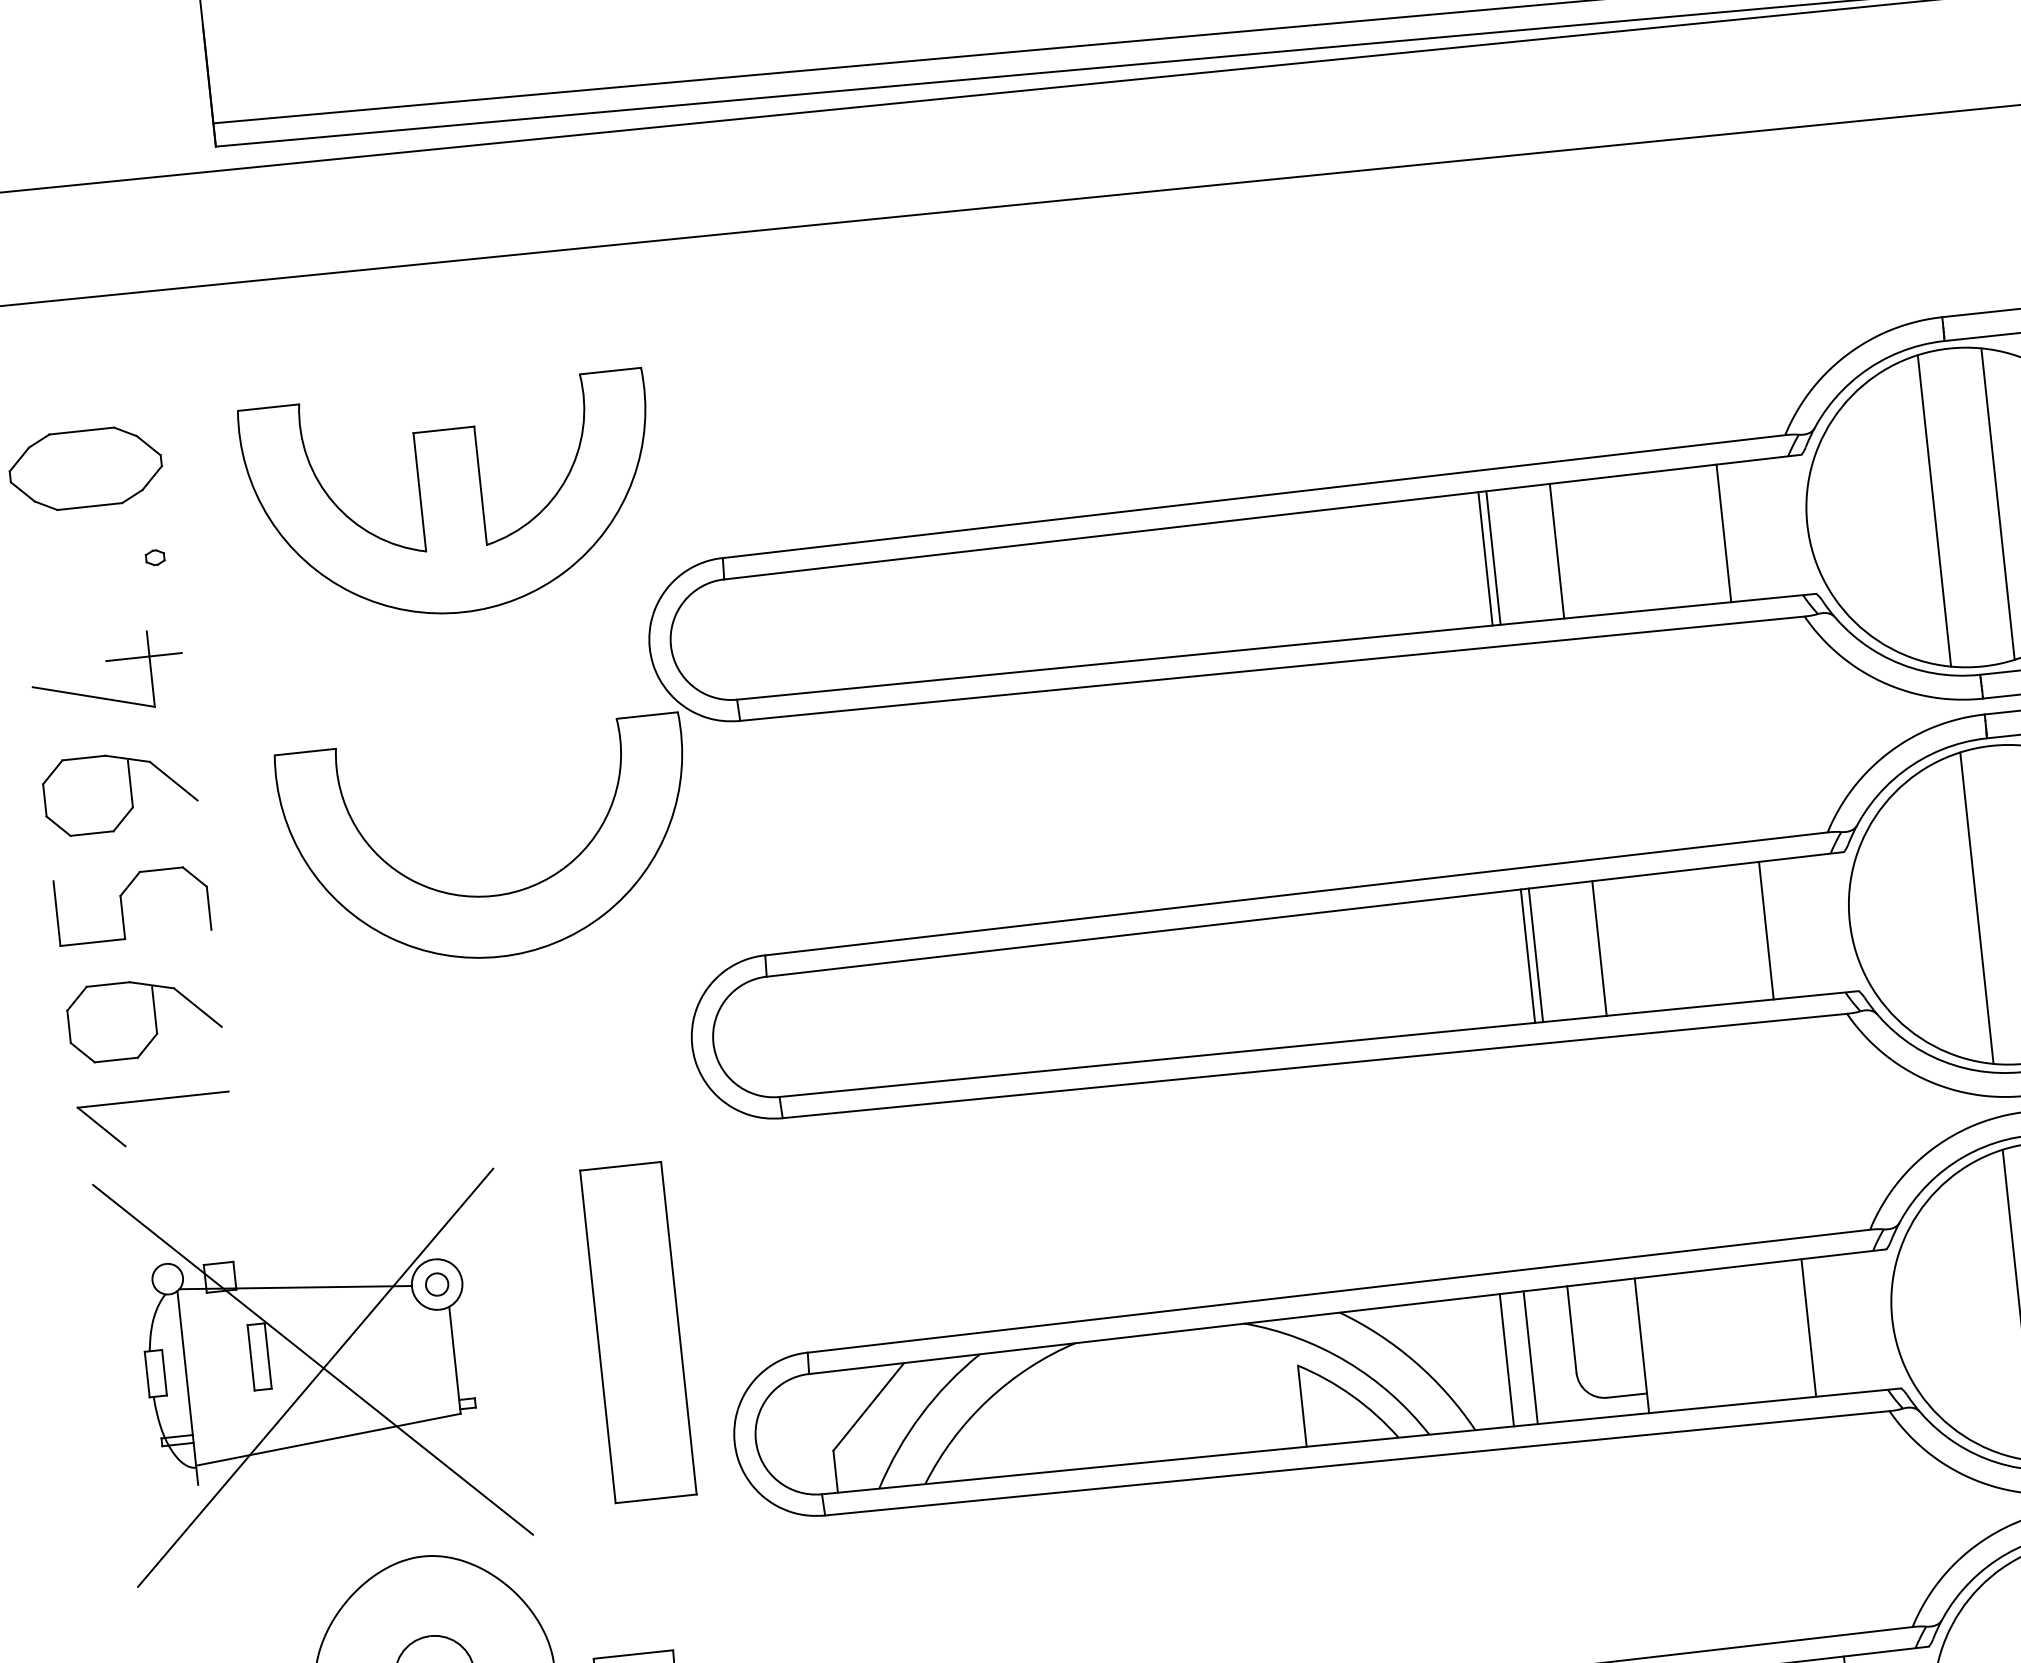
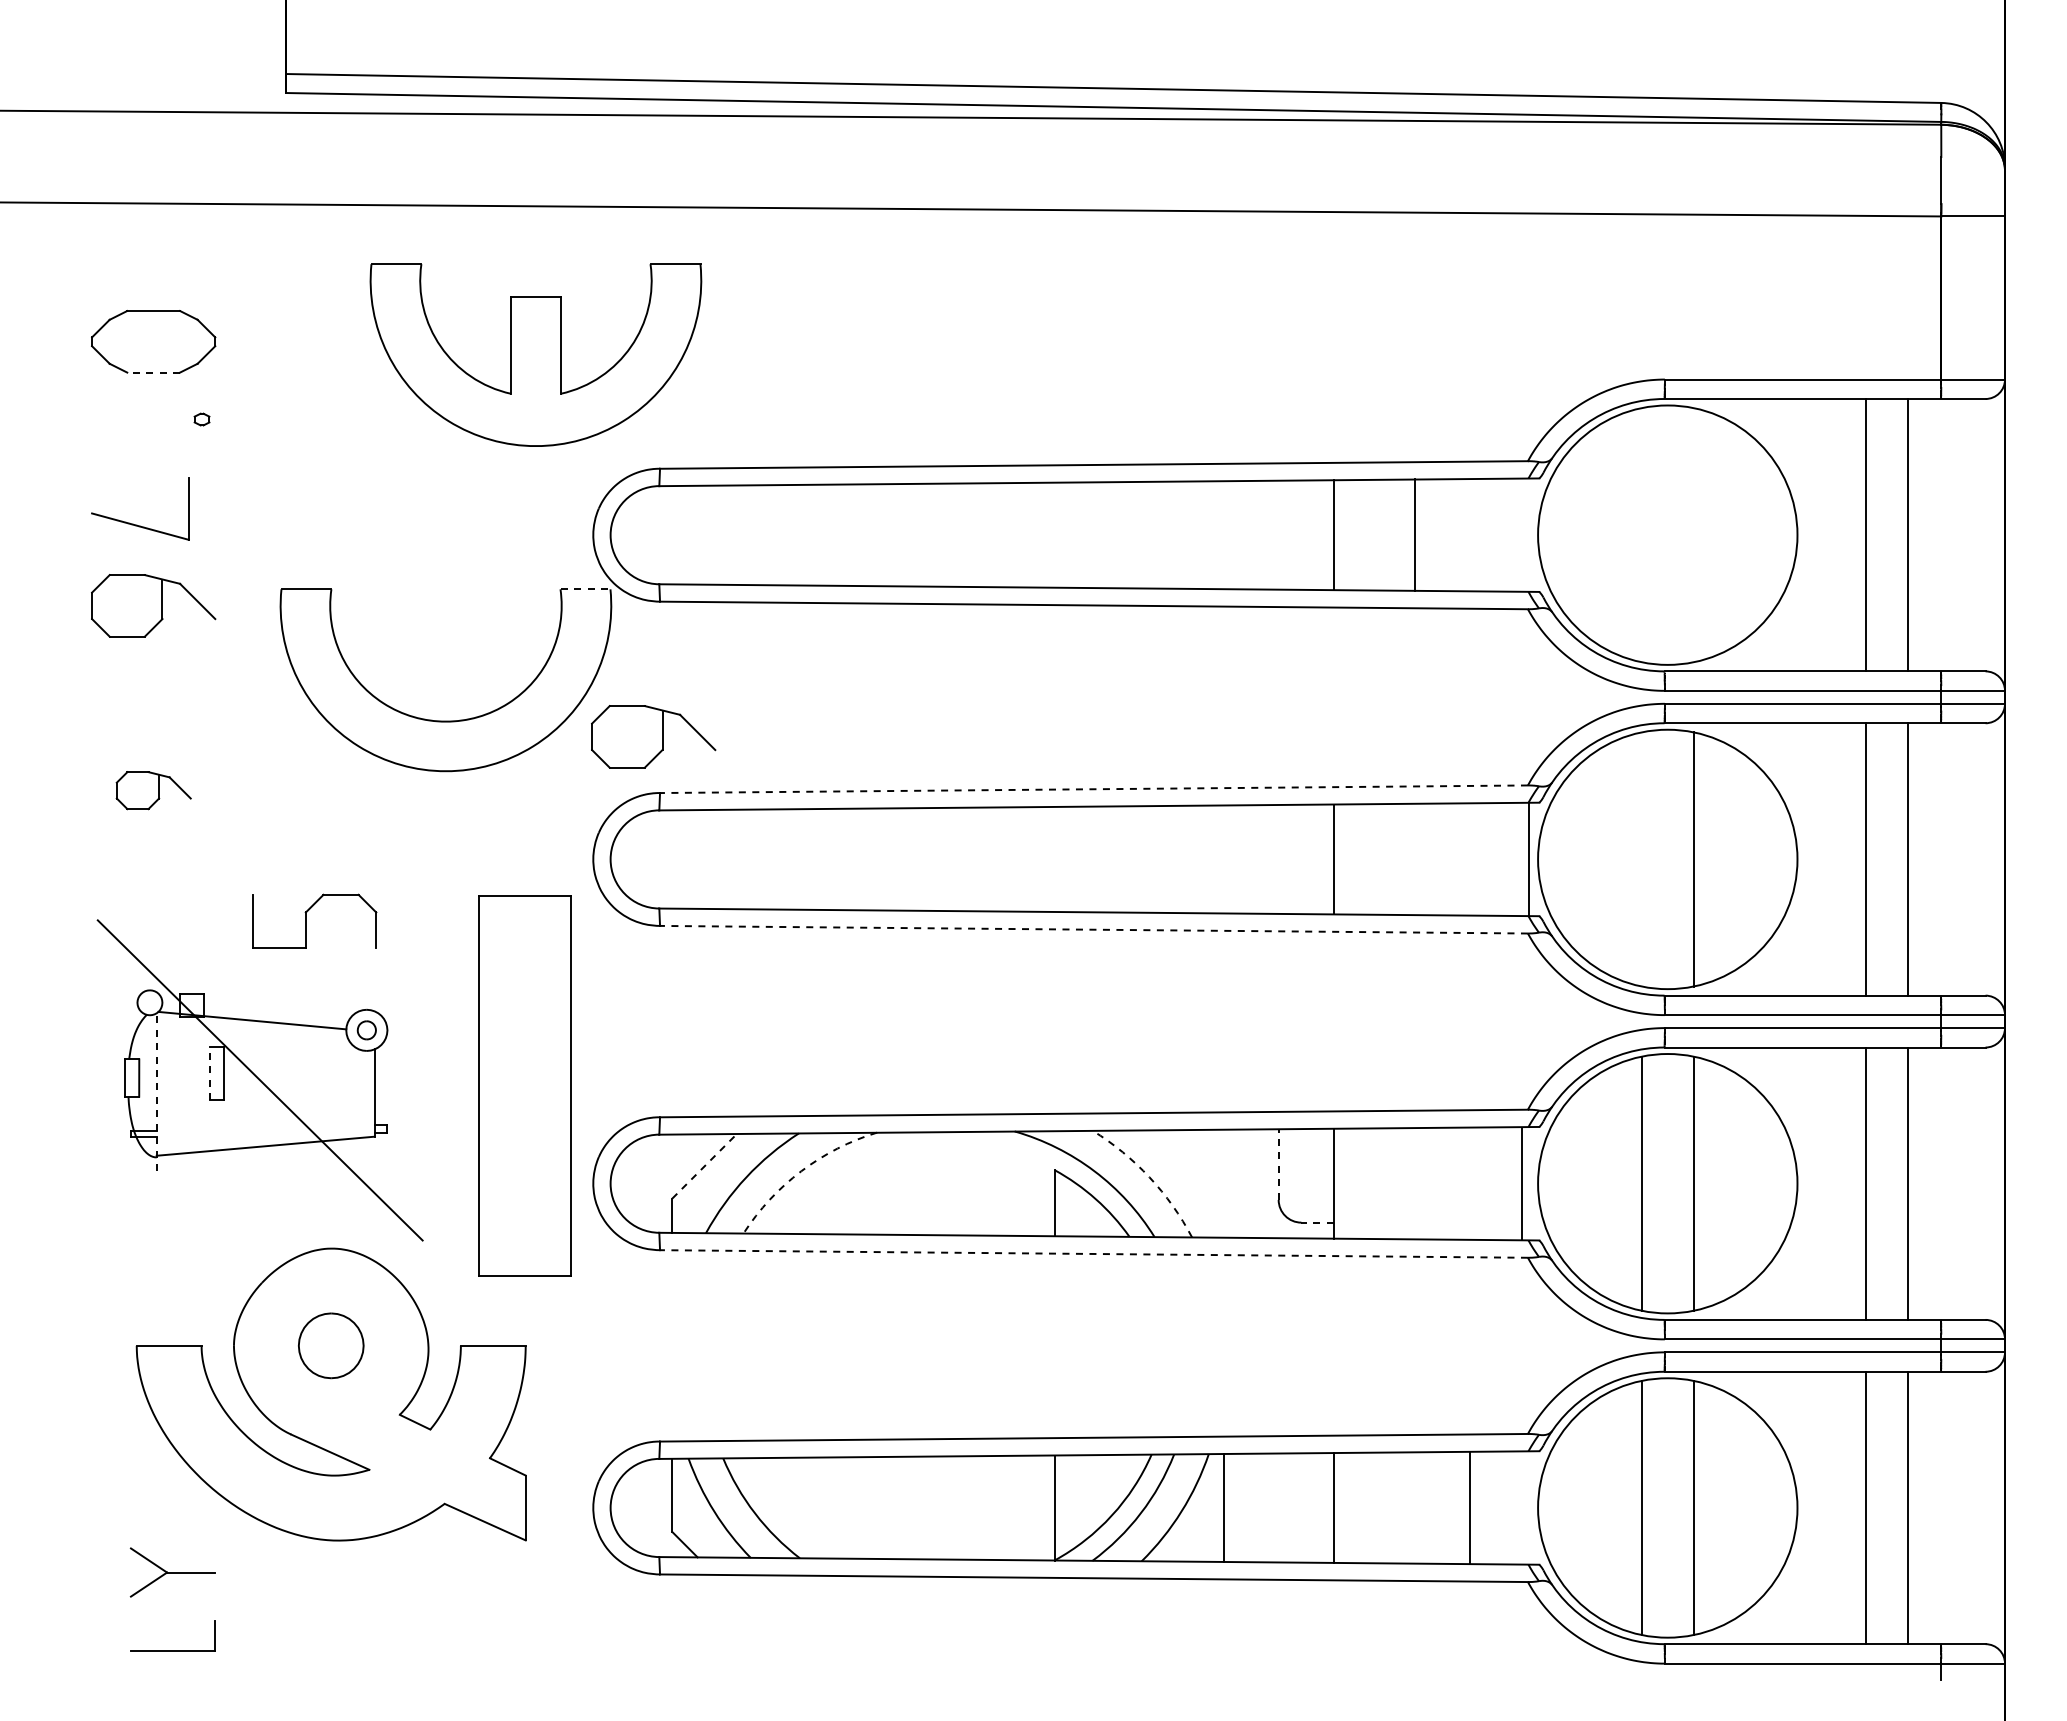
part: (450, 500) -> (535, 354), moved
line: (1997, 504) -> (1693, 535), removed
line: (89, 506) -> (153, 372), solid -> dashed
line: (1934, 511) -> (1641, 535), removed
line: (1723, 533) -> (1414, 535), moved
line: (1492, 557) -> (1281, 534), removed
line: (1485, 558) -> (1275, 534), removed
line: (144, 656) -> (184, 498), removed
line: (647, 715) -> (585, 589), solid -> dashed
part: (749, 886) -> (653, 736), added
line: (1297, 894) -> (1094, 789), solid -> dashed
part: (122, 905) -> (306, 920), moved
line: (1976, 908) -> (1641, 859), removed
line: (1765, 930) -> (1528, 859), moved
line: (1535, 954) -> (1281, 858), removed
line: (1528, 956) -> (1275, 859), removed
part: (144, 1018) -> (153, 790), size x0.6
line: (1315, 1065) -> (1094, 929), solid -> dashed
part: (153, 1100) -> (153, 857), removed
line: (1808, 1327) -> (1521, 1183), moved
line: (1571, 1329) -> (1278, 1164), solid -> dashed
part: (637, 1332) -> (524, 1086), size x1.4
line: (251, 1357) -> (210, 1073), solid -> dashed
line: (1531, 1357) -> (1243, 1183), removed
line: (1506, 1360) -> (1223, 1183), removed
arc: (1415, 1362) -> (1149, 1177), solid -> dashed
line: (315, 1377) -> (260, 1094), removed
line: (187, 1386) -> (156, 1091), solid -> dashed
line: (1627, 1395) -> (1317, 1222), solid -> dashed
arc: (988, 1400) -> (801, 1171), solid -> dashed
line: (868, 1407) -> (704, 1166), solid -> dashed
line: (1357, 1462) -> (1094, 1253), solid -> dashed

